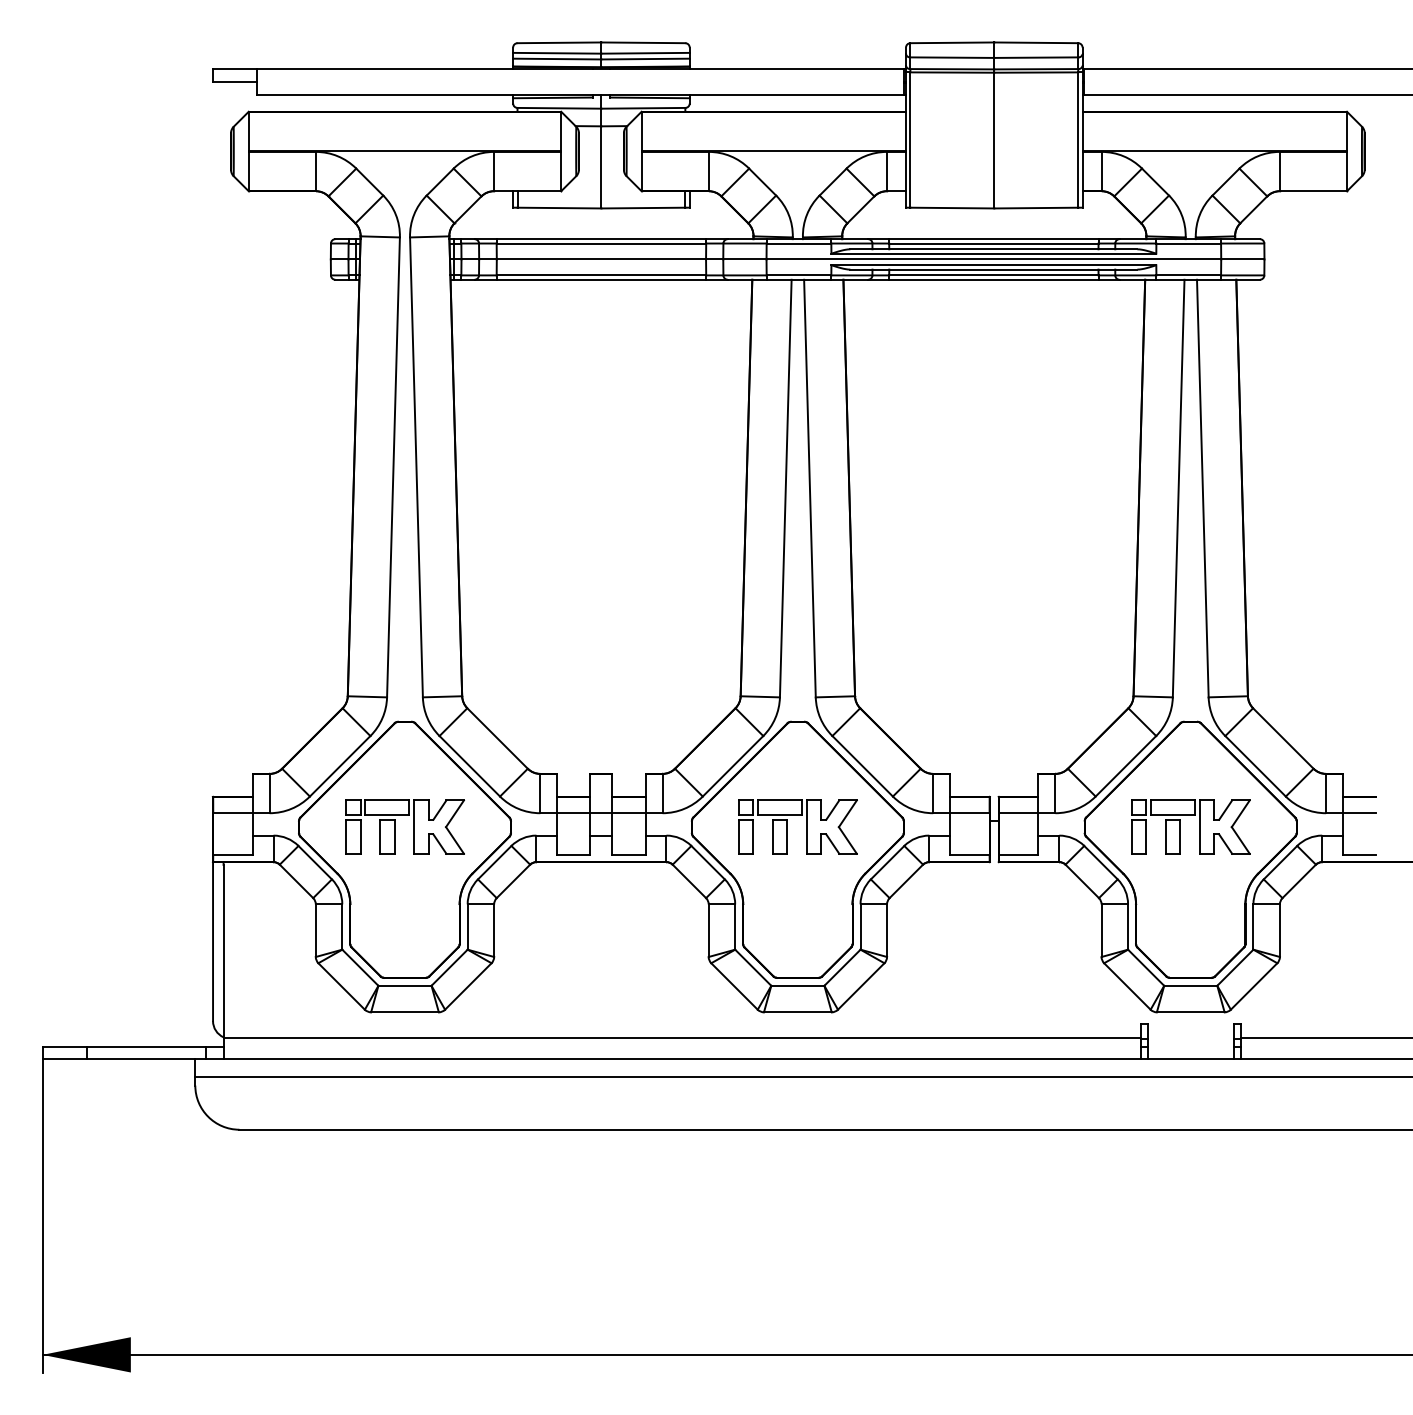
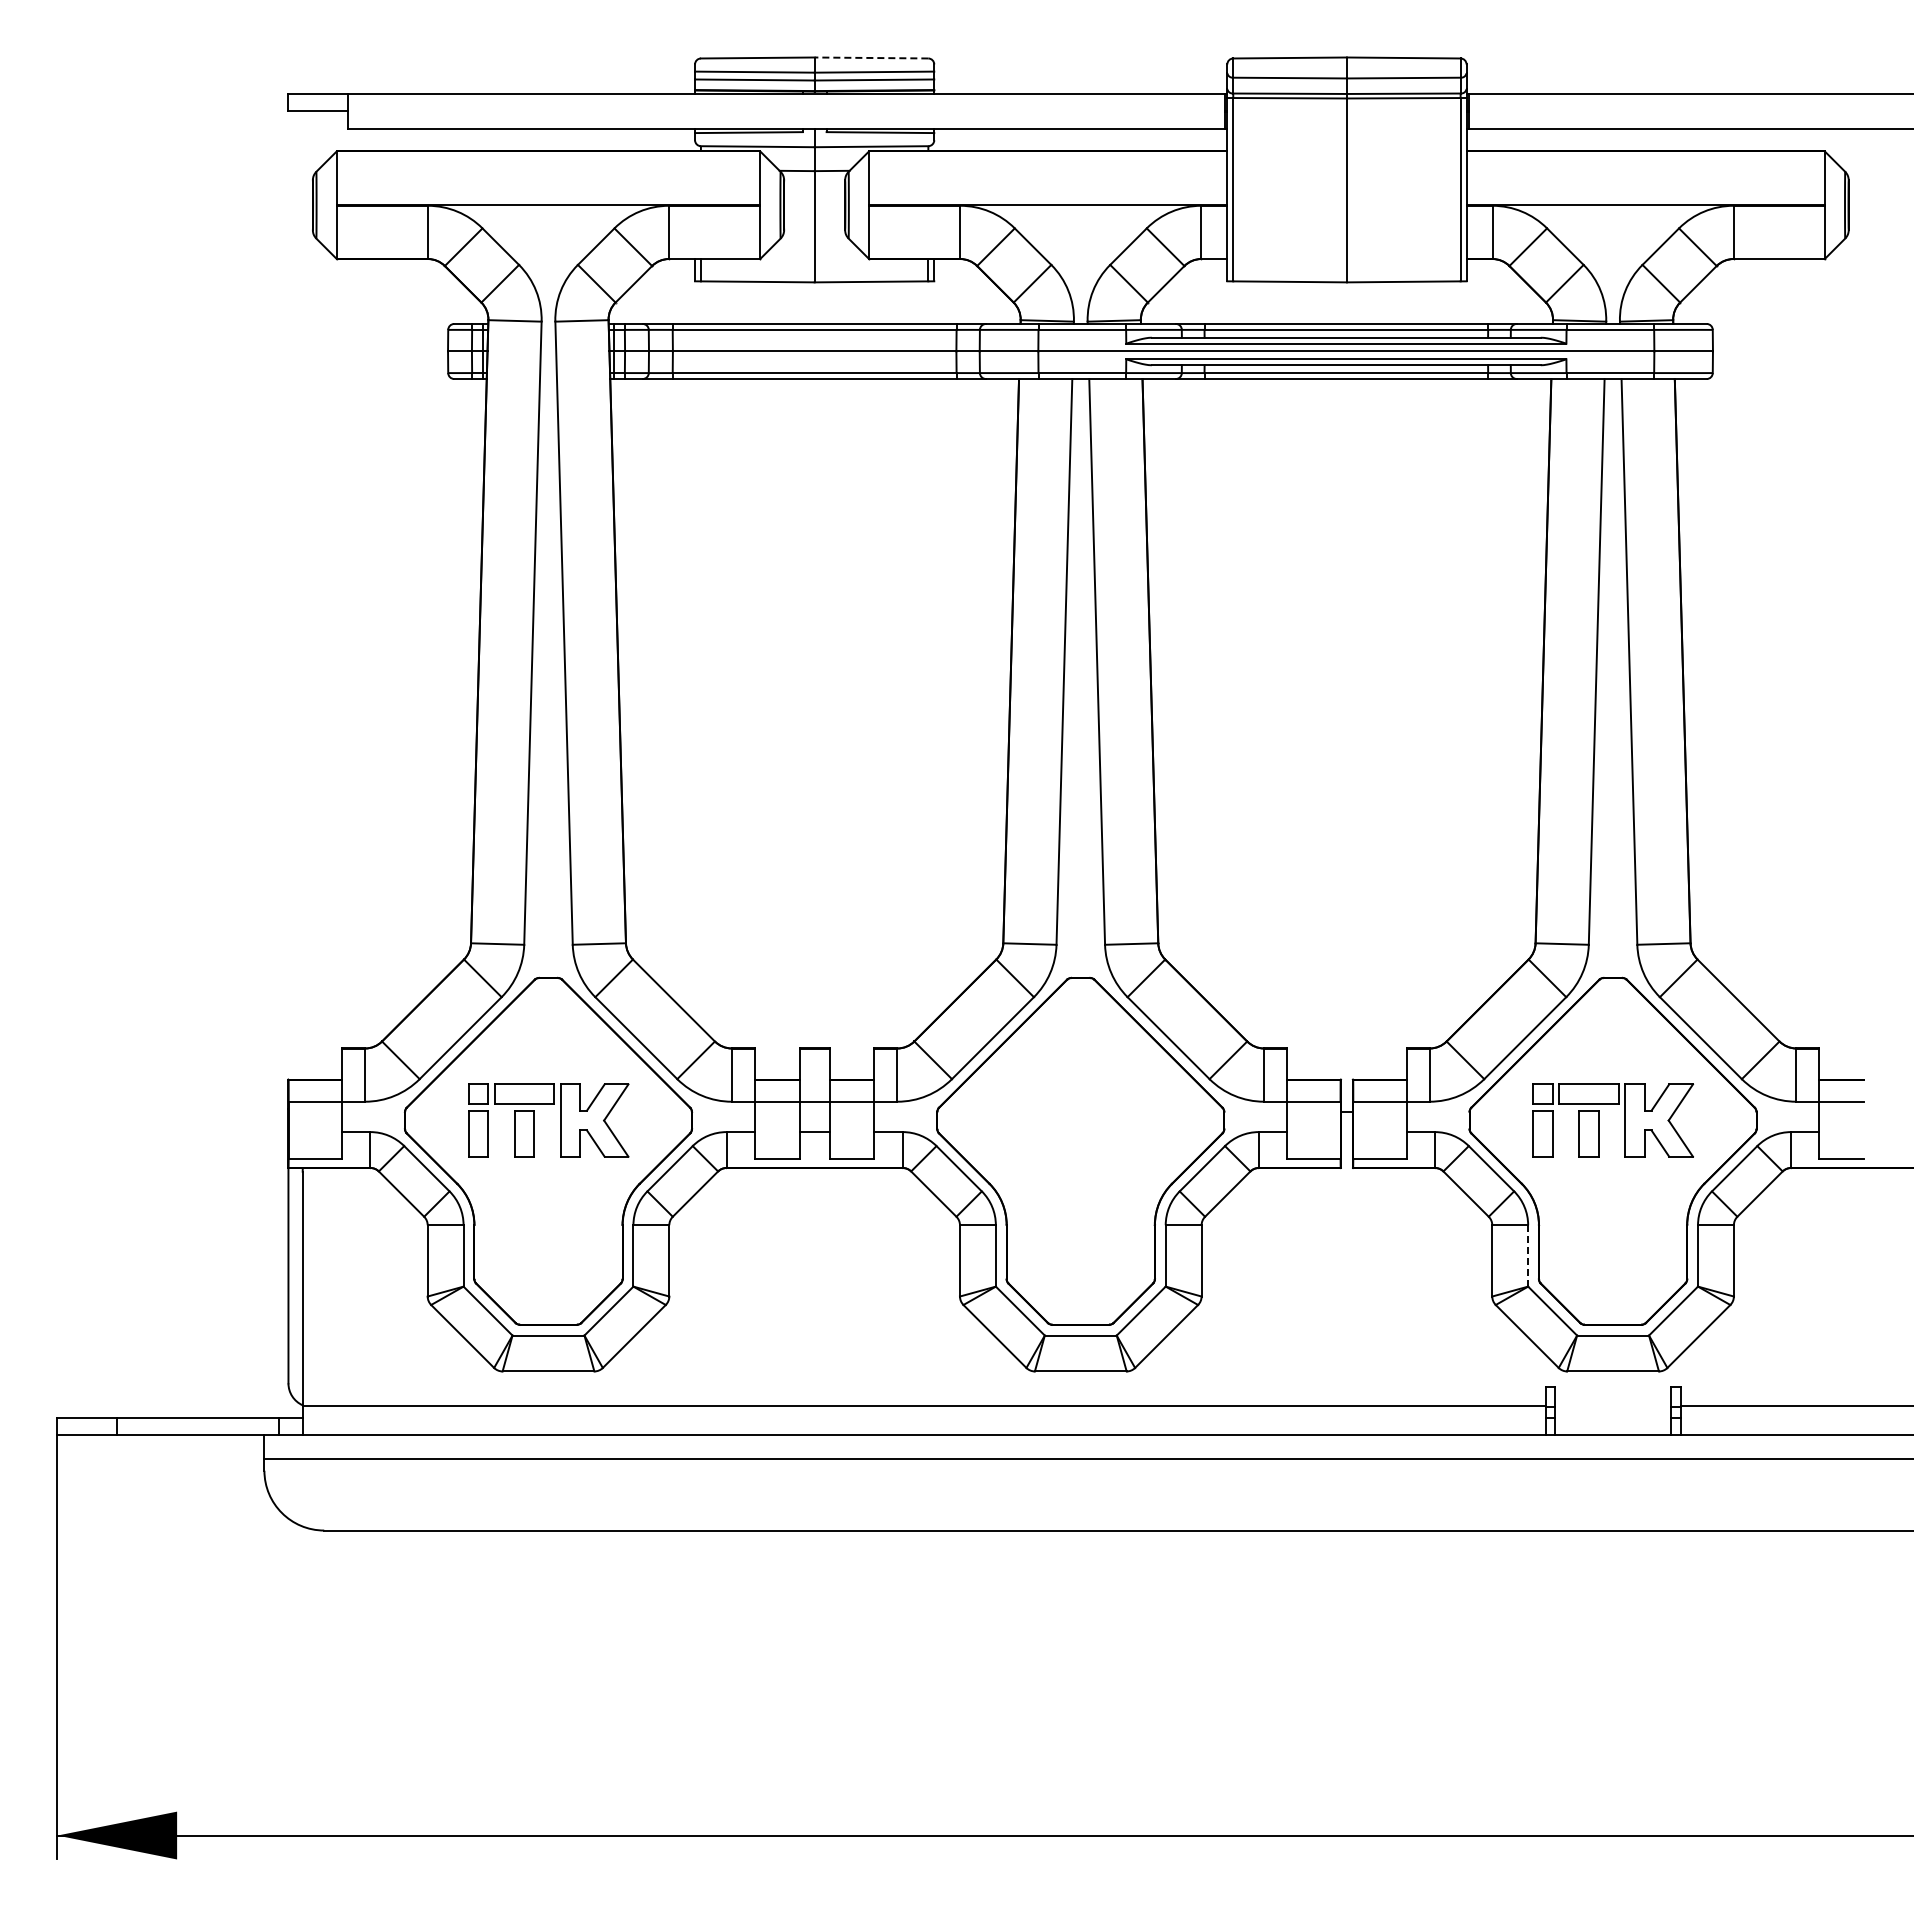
line: (643, 43) -> (871, 58), solid -> dashed
part: (806, 827) -> (1092, 1120), removed
line: (1128, 926) -> (1528, 1255), solid -> dashed

